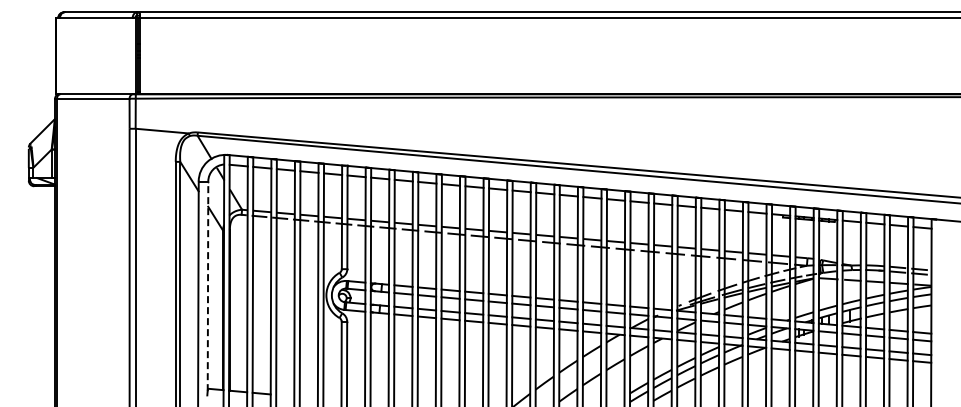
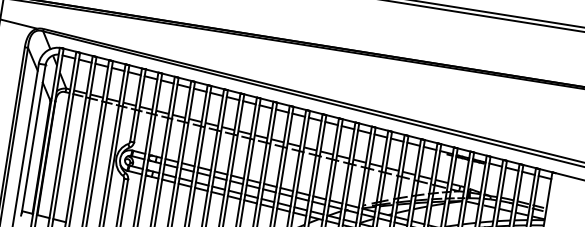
line: (208, 286) -> (34, 139), dashed -> solid

